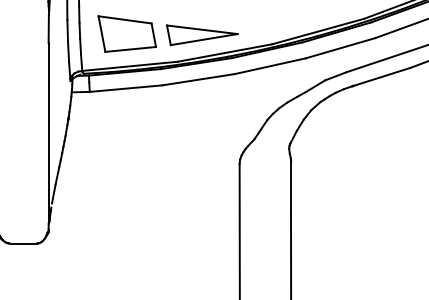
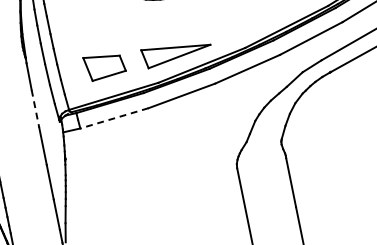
part: (126, 33) -> (104, 65), size x0.7
line: (48, 62) -> (35, 108), solid -> dashed
line: (126, 88) -> (114, 118), solid -> dashed

